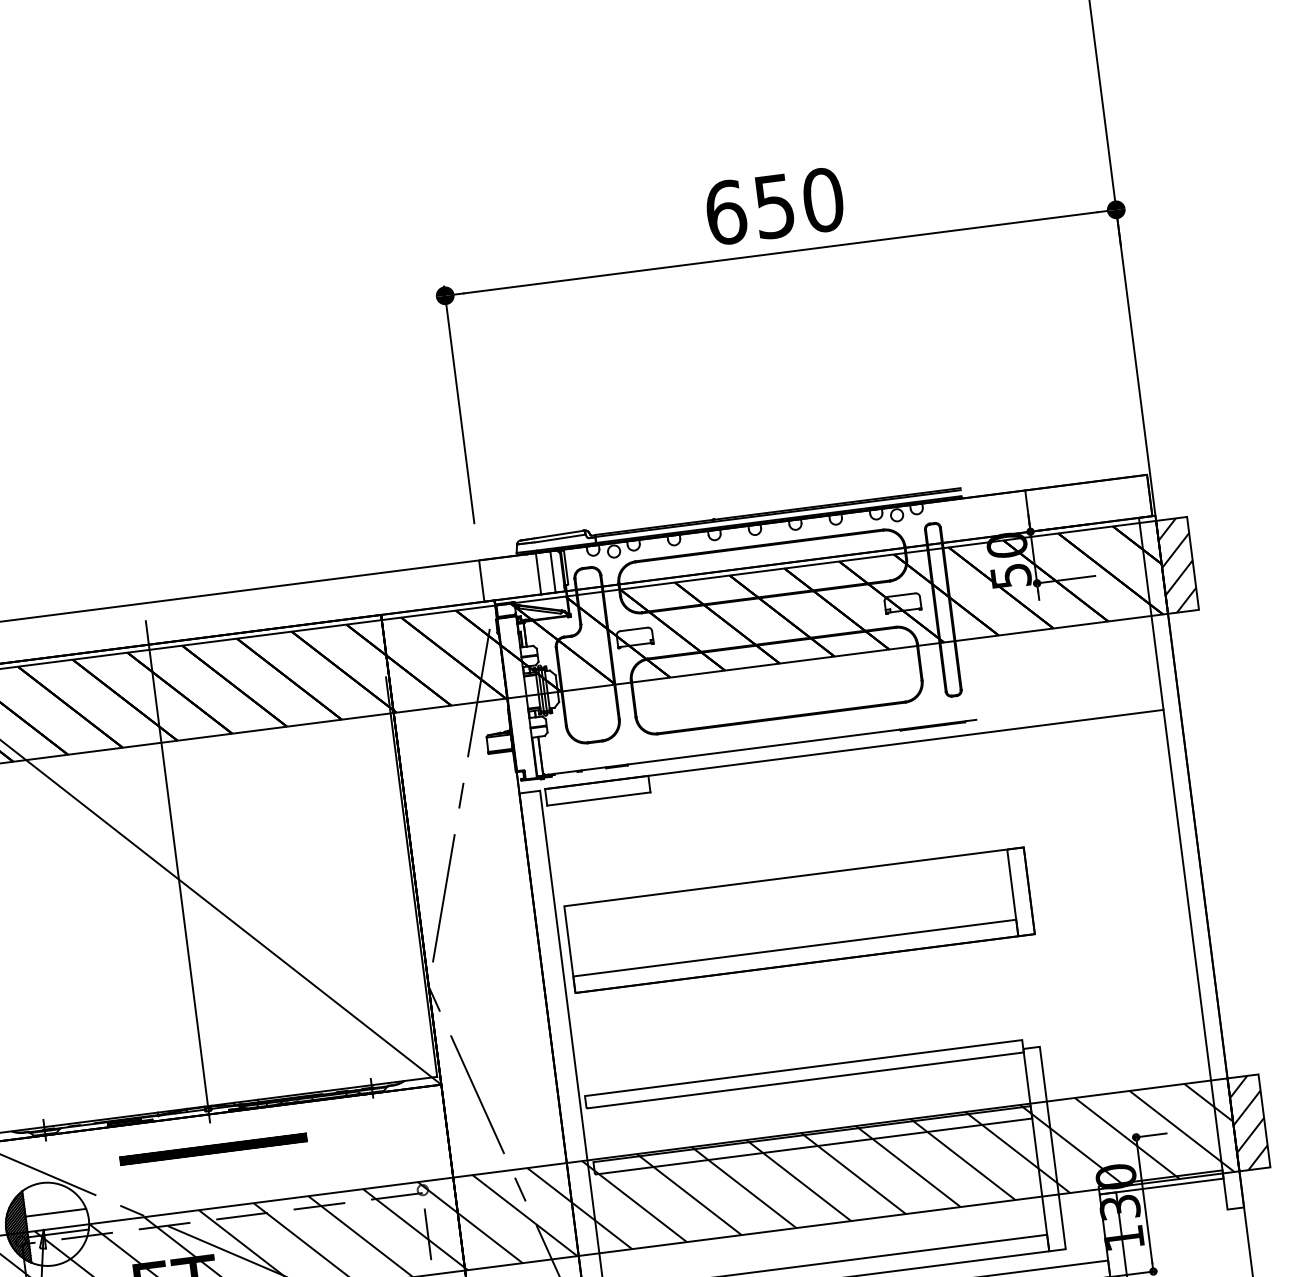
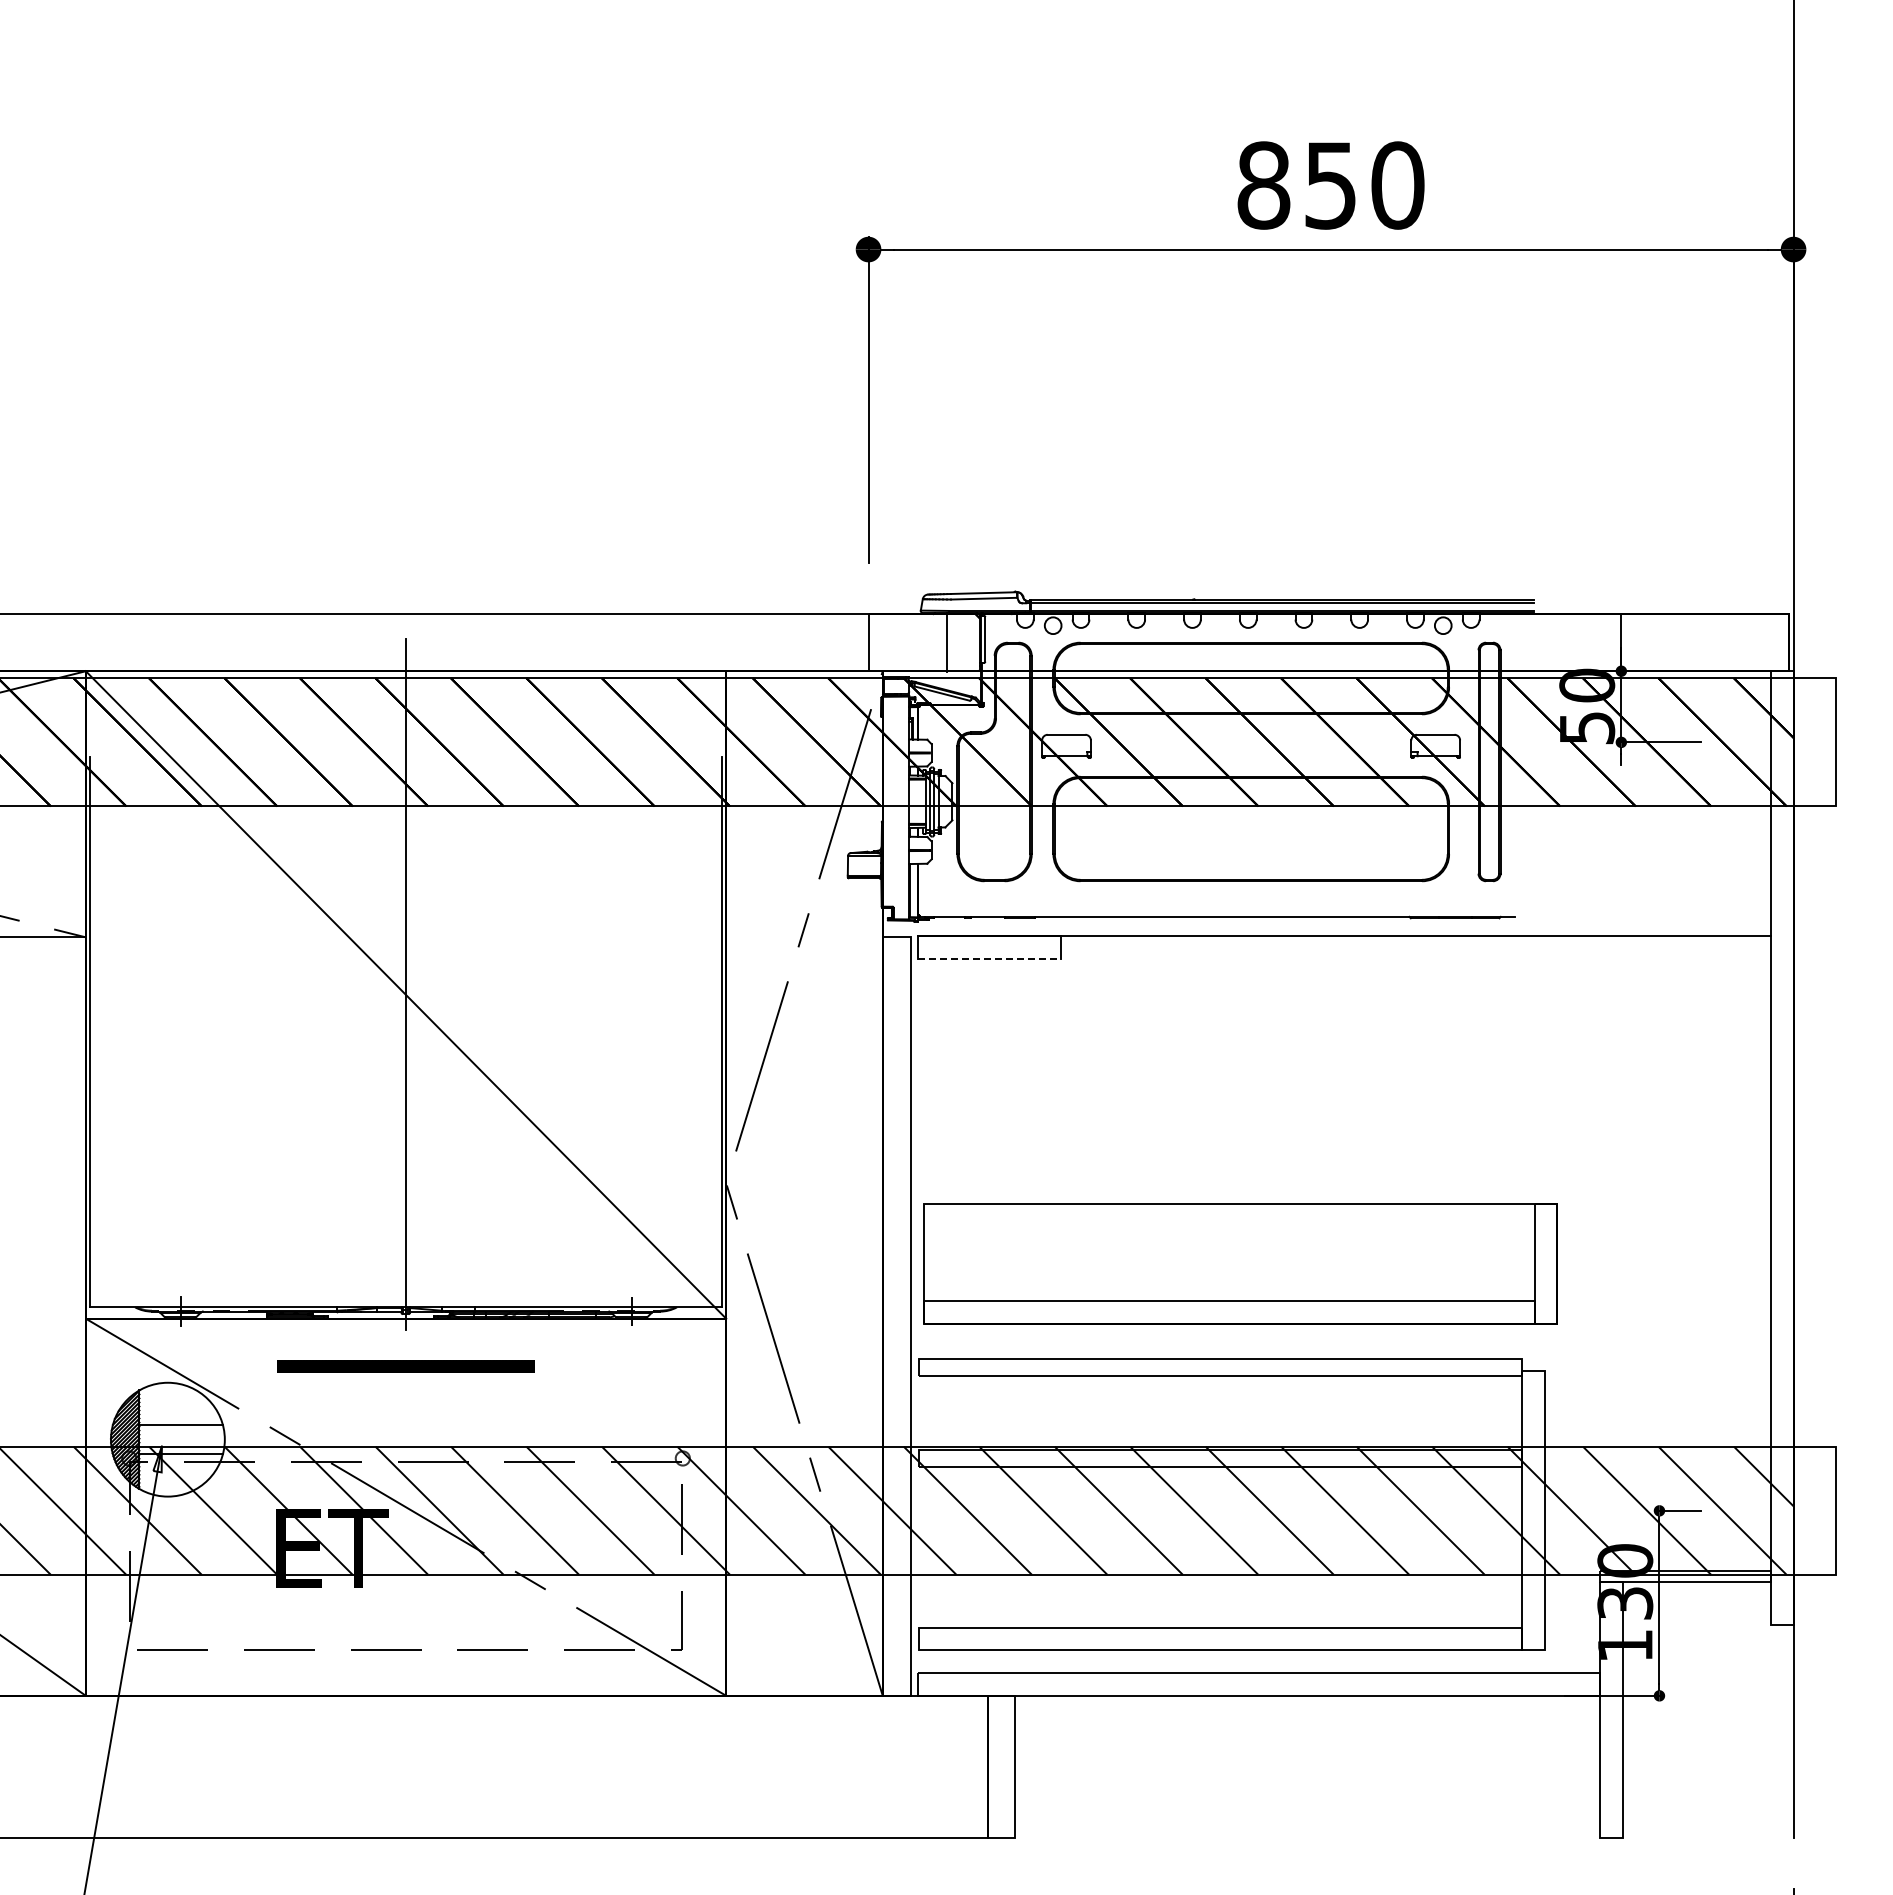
text: (725, 212) -> (1263, 185), 650 -> 850
hatch: (1177, 565) -> (1814, 742), removed
line: (552, 571) -> (966, 642), removed
line: (599, 798) -> (990, 958), solid -> dashed
part: (799, 919) -> (1240, 1263), moved
hatch: (1248, 1122) -> (1814, 1510), removed

